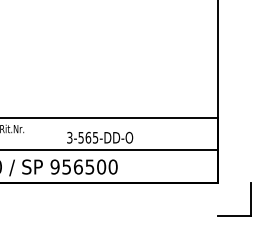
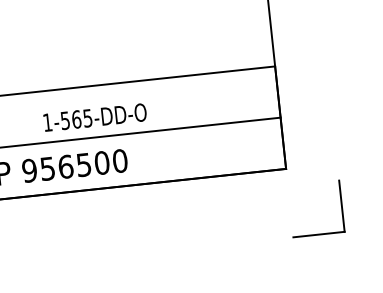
text: (69, 137) -> (47, 122), 3-565-DD-O -> 1-565-DD-O
part: (250, 199) -> (341, 205), moved

